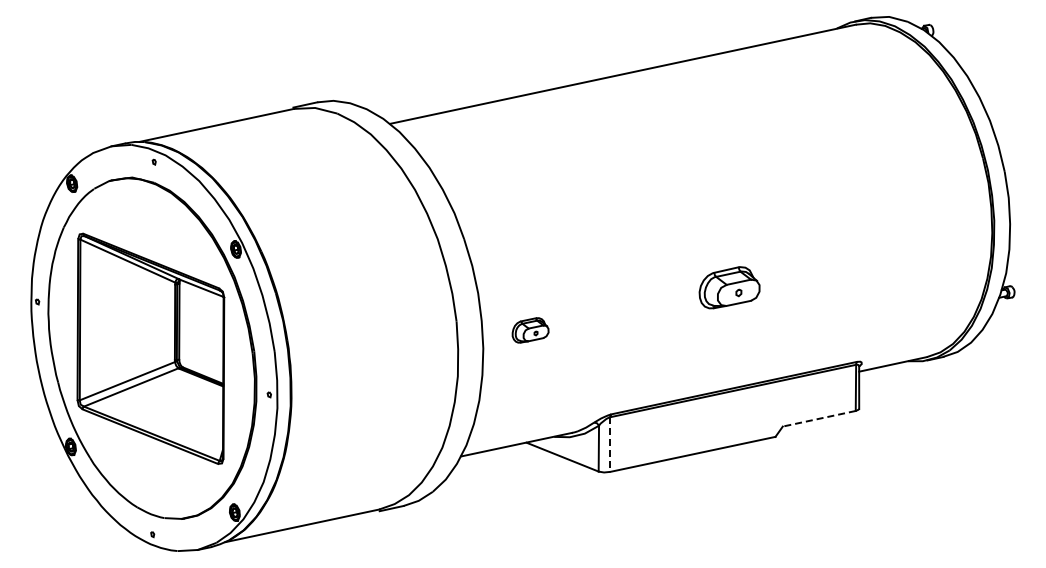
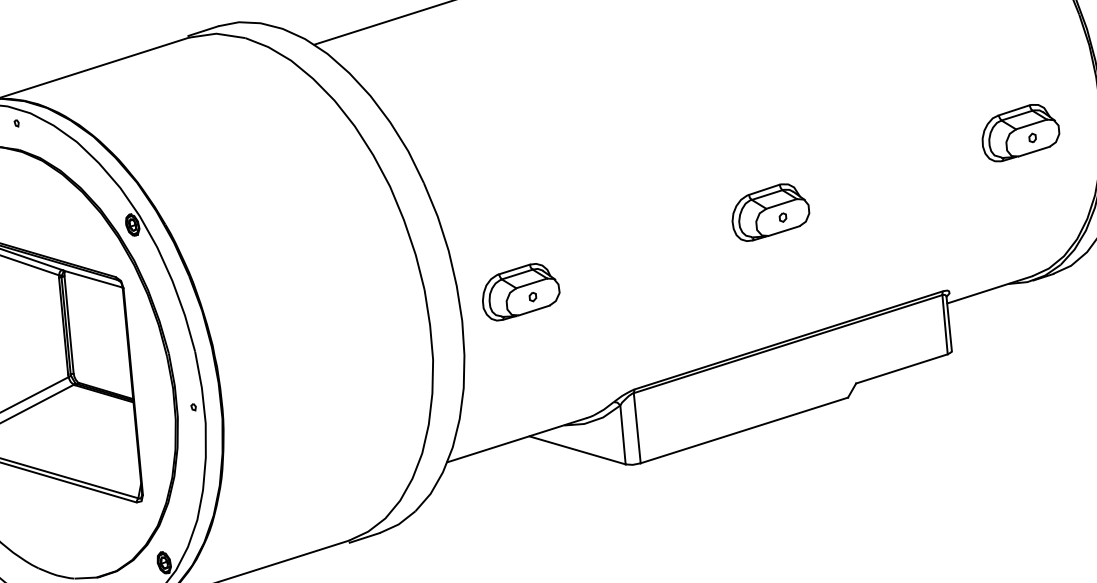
part: (928, 244) -> (1020, 131), added
part: (530, 330) -> (520, 292), size x1.67
line: (818, 418) -> (900, 368), dashed -> solid
line: (610, 445) -> (637, 429), dashed -> solid

